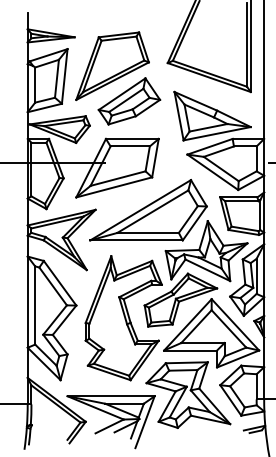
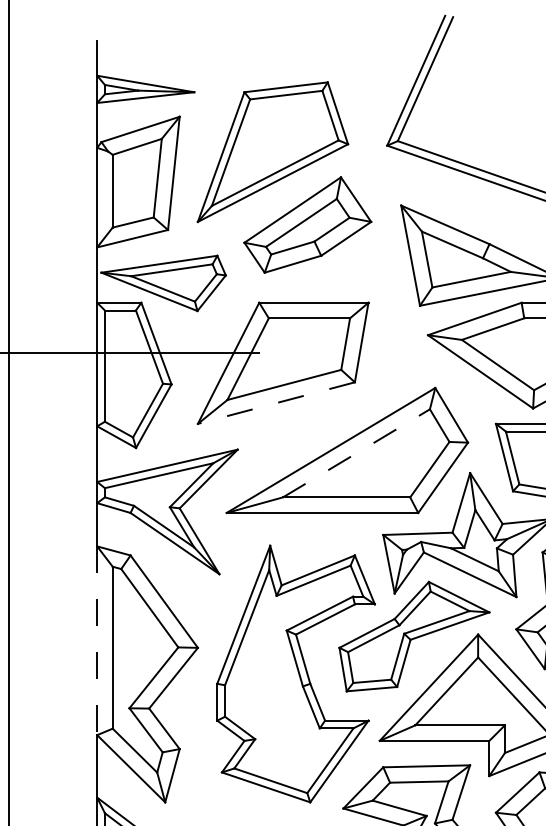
line: (113, 187) -> (274, 403), solid -> dashed
line: (153, 211) -> (357, 453), solid -> dashed
line: (27, 302) -> (96, 641), solid -> dashed

